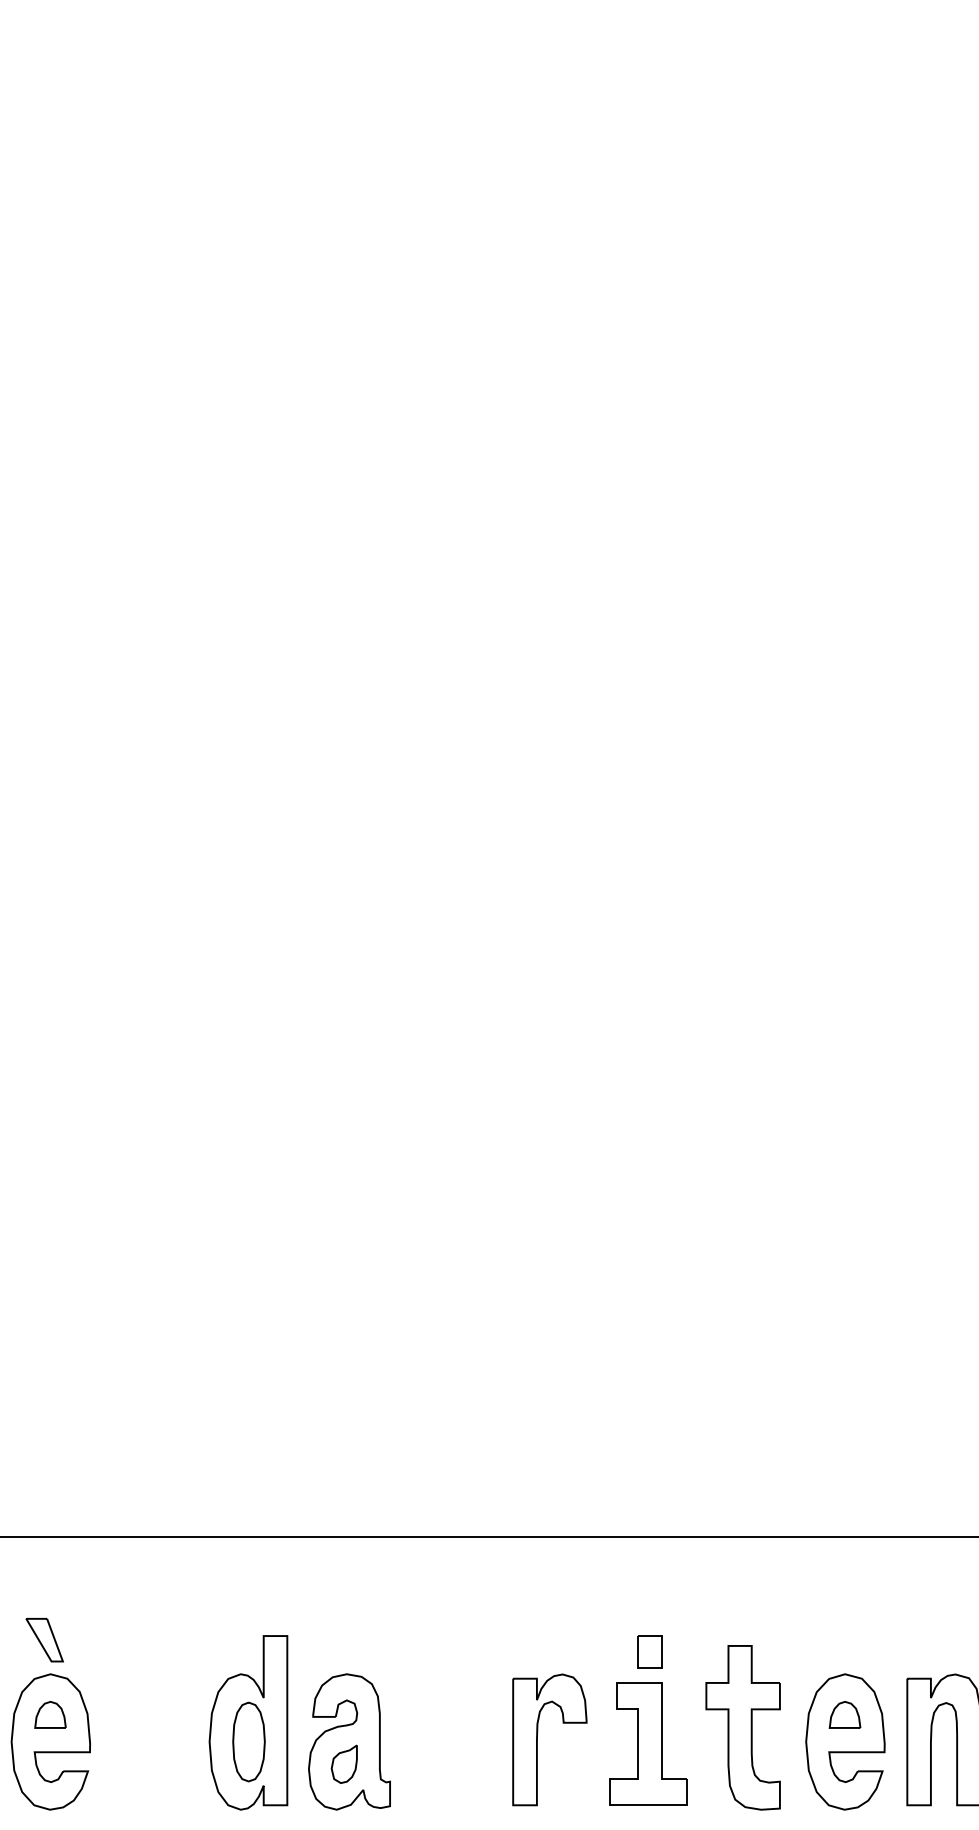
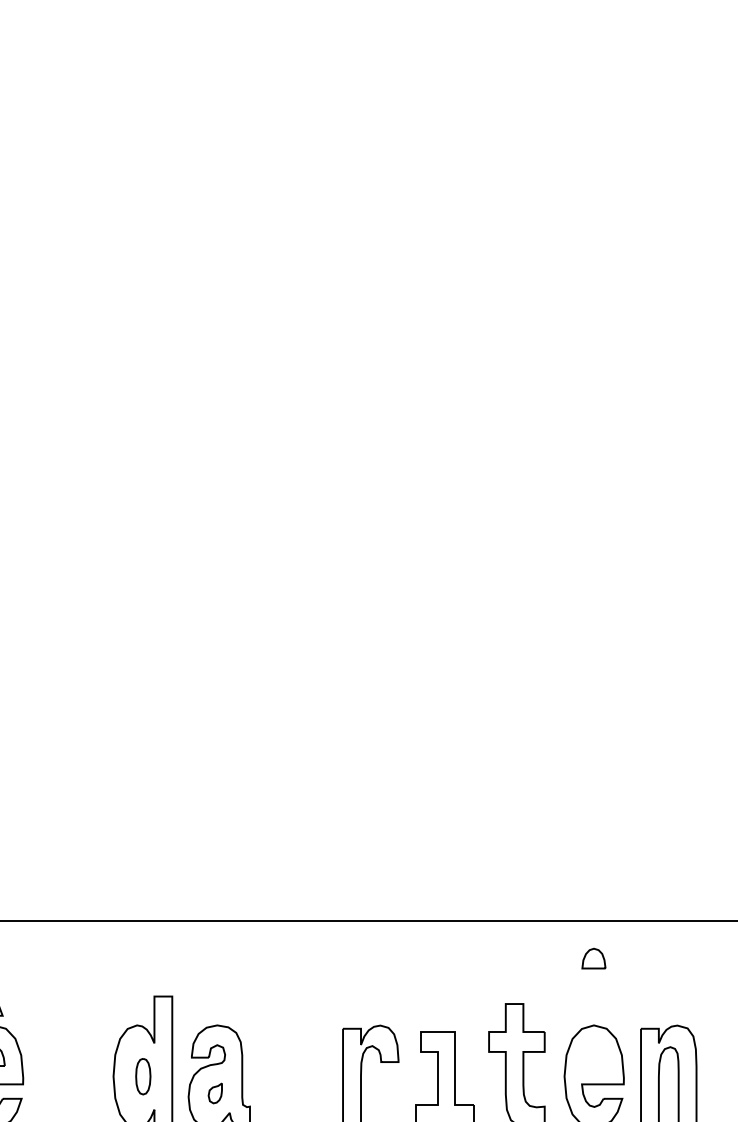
part: (649, 1651) -> (446, 1008), removed
part: (844, 1714) -> (593, 958), moved
part: (248, 1741) -> (142, 1076), size x0.6
part: (343, 1763) -> (214, 1092), size x0.7

